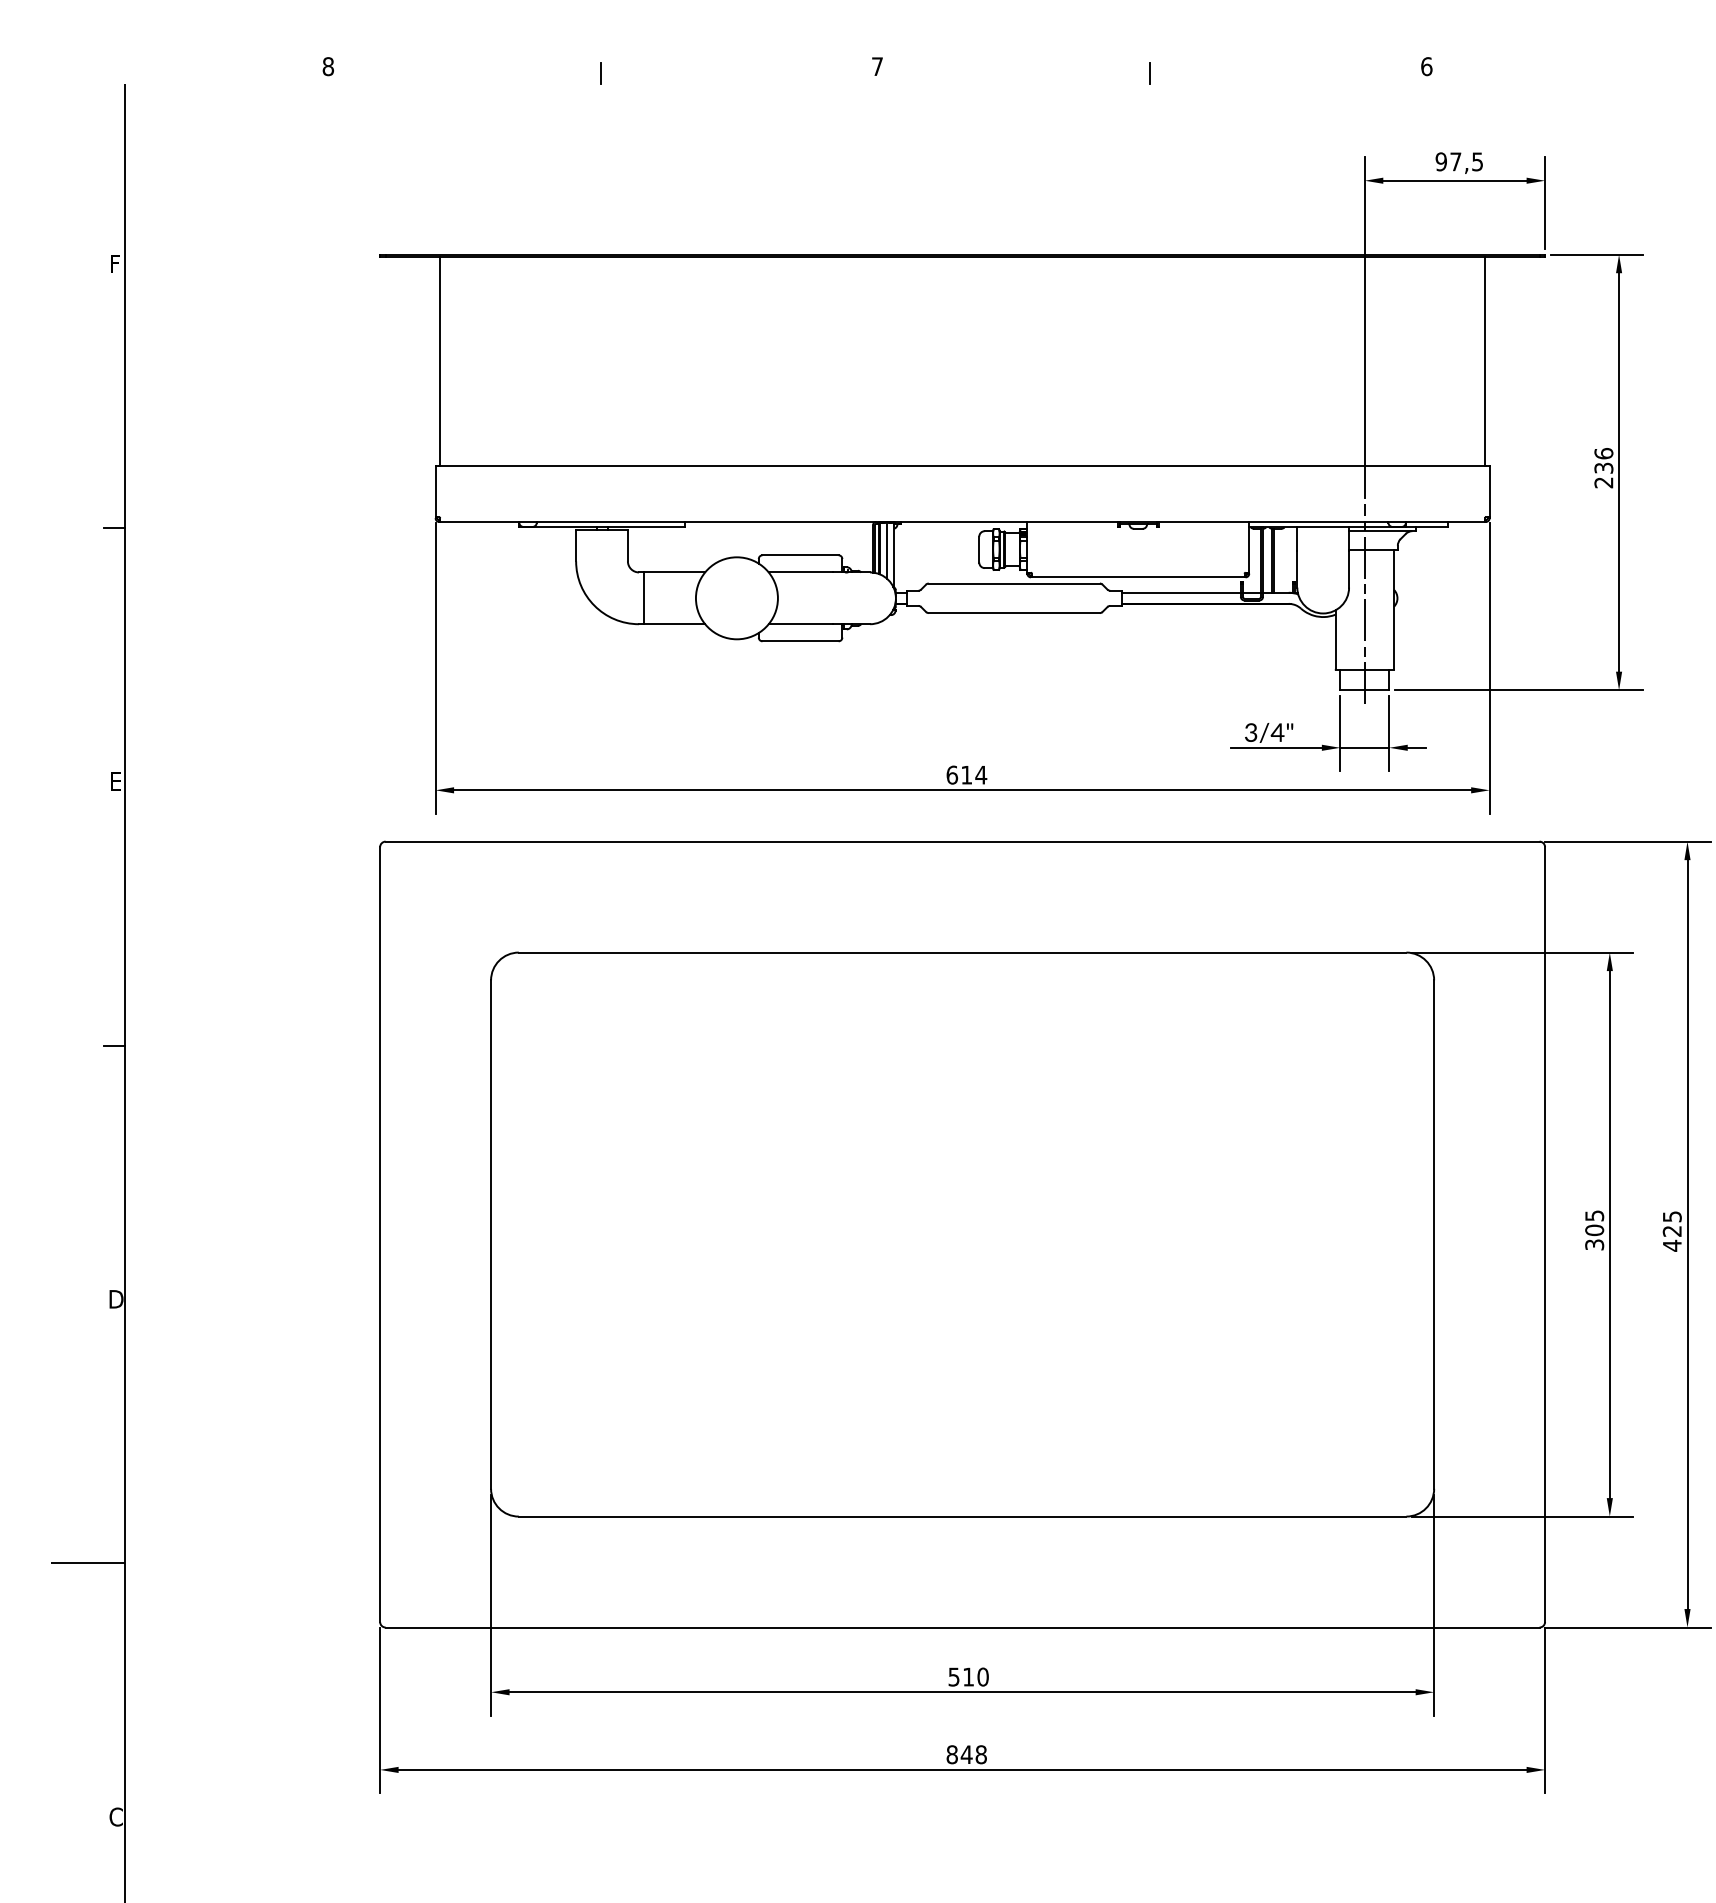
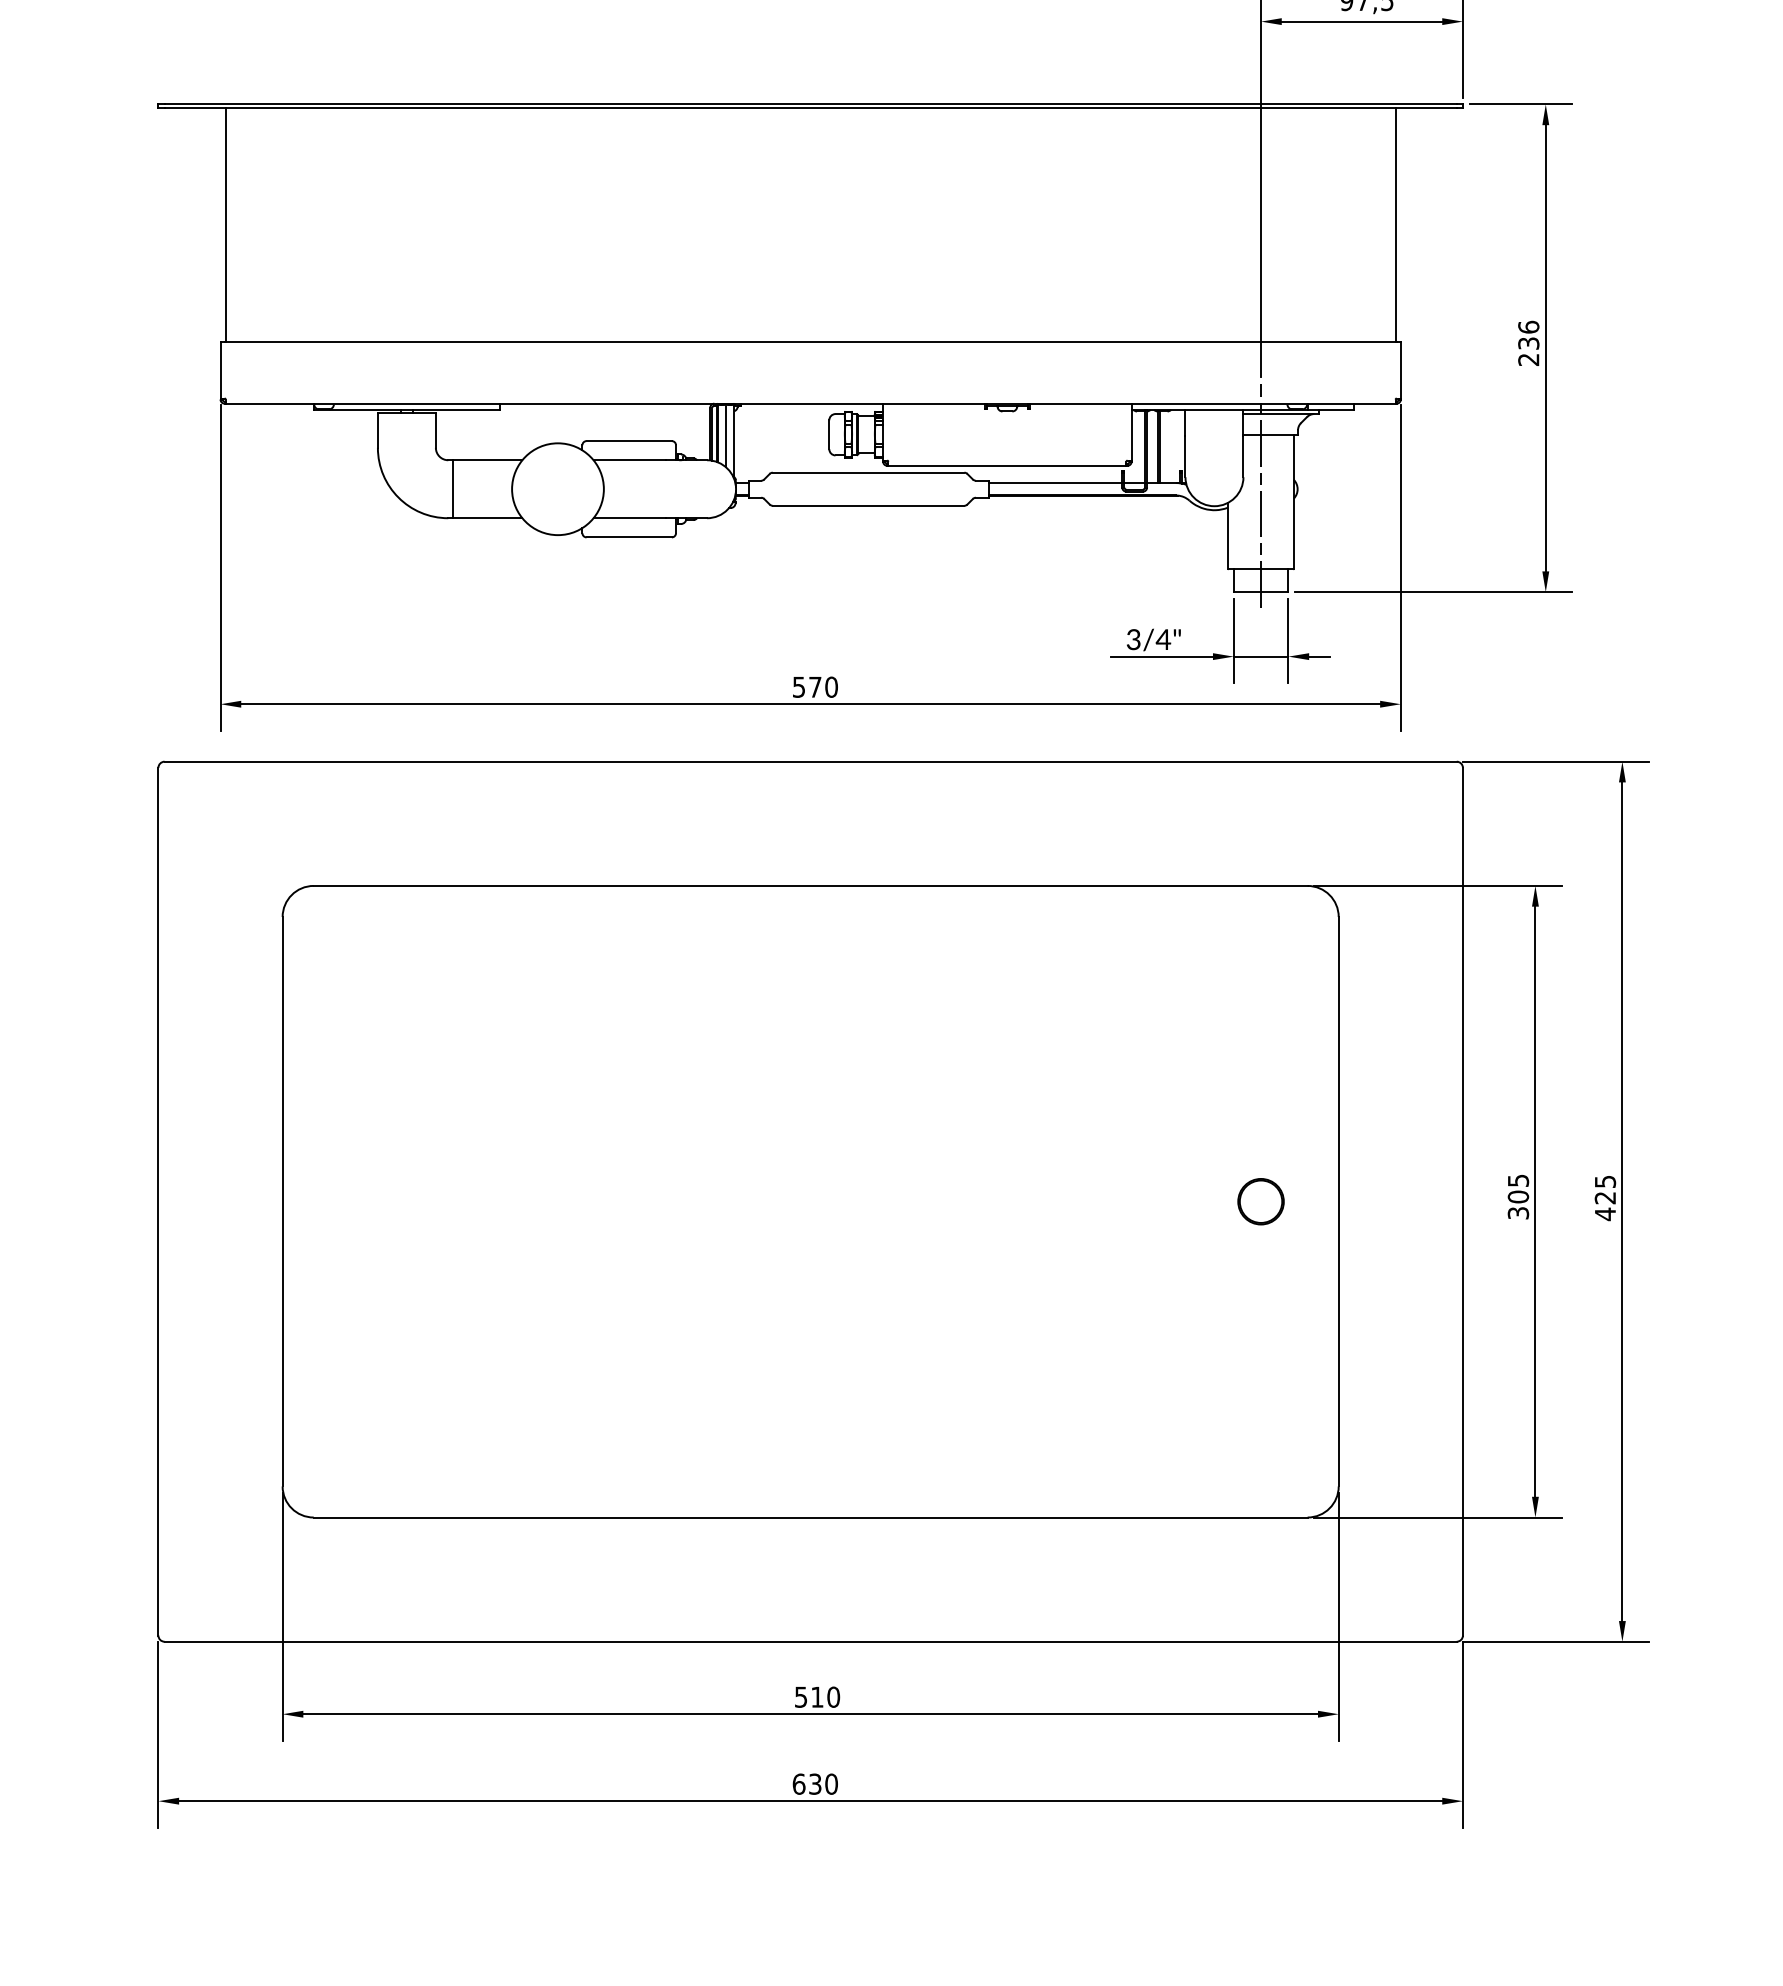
text: (966, 774) -> (815, 686), 614 -> 570
part: (1364, 1234) -> (1260, 1201), added
text: (966, 1754) -> (815, 1783), 848 -> 630

